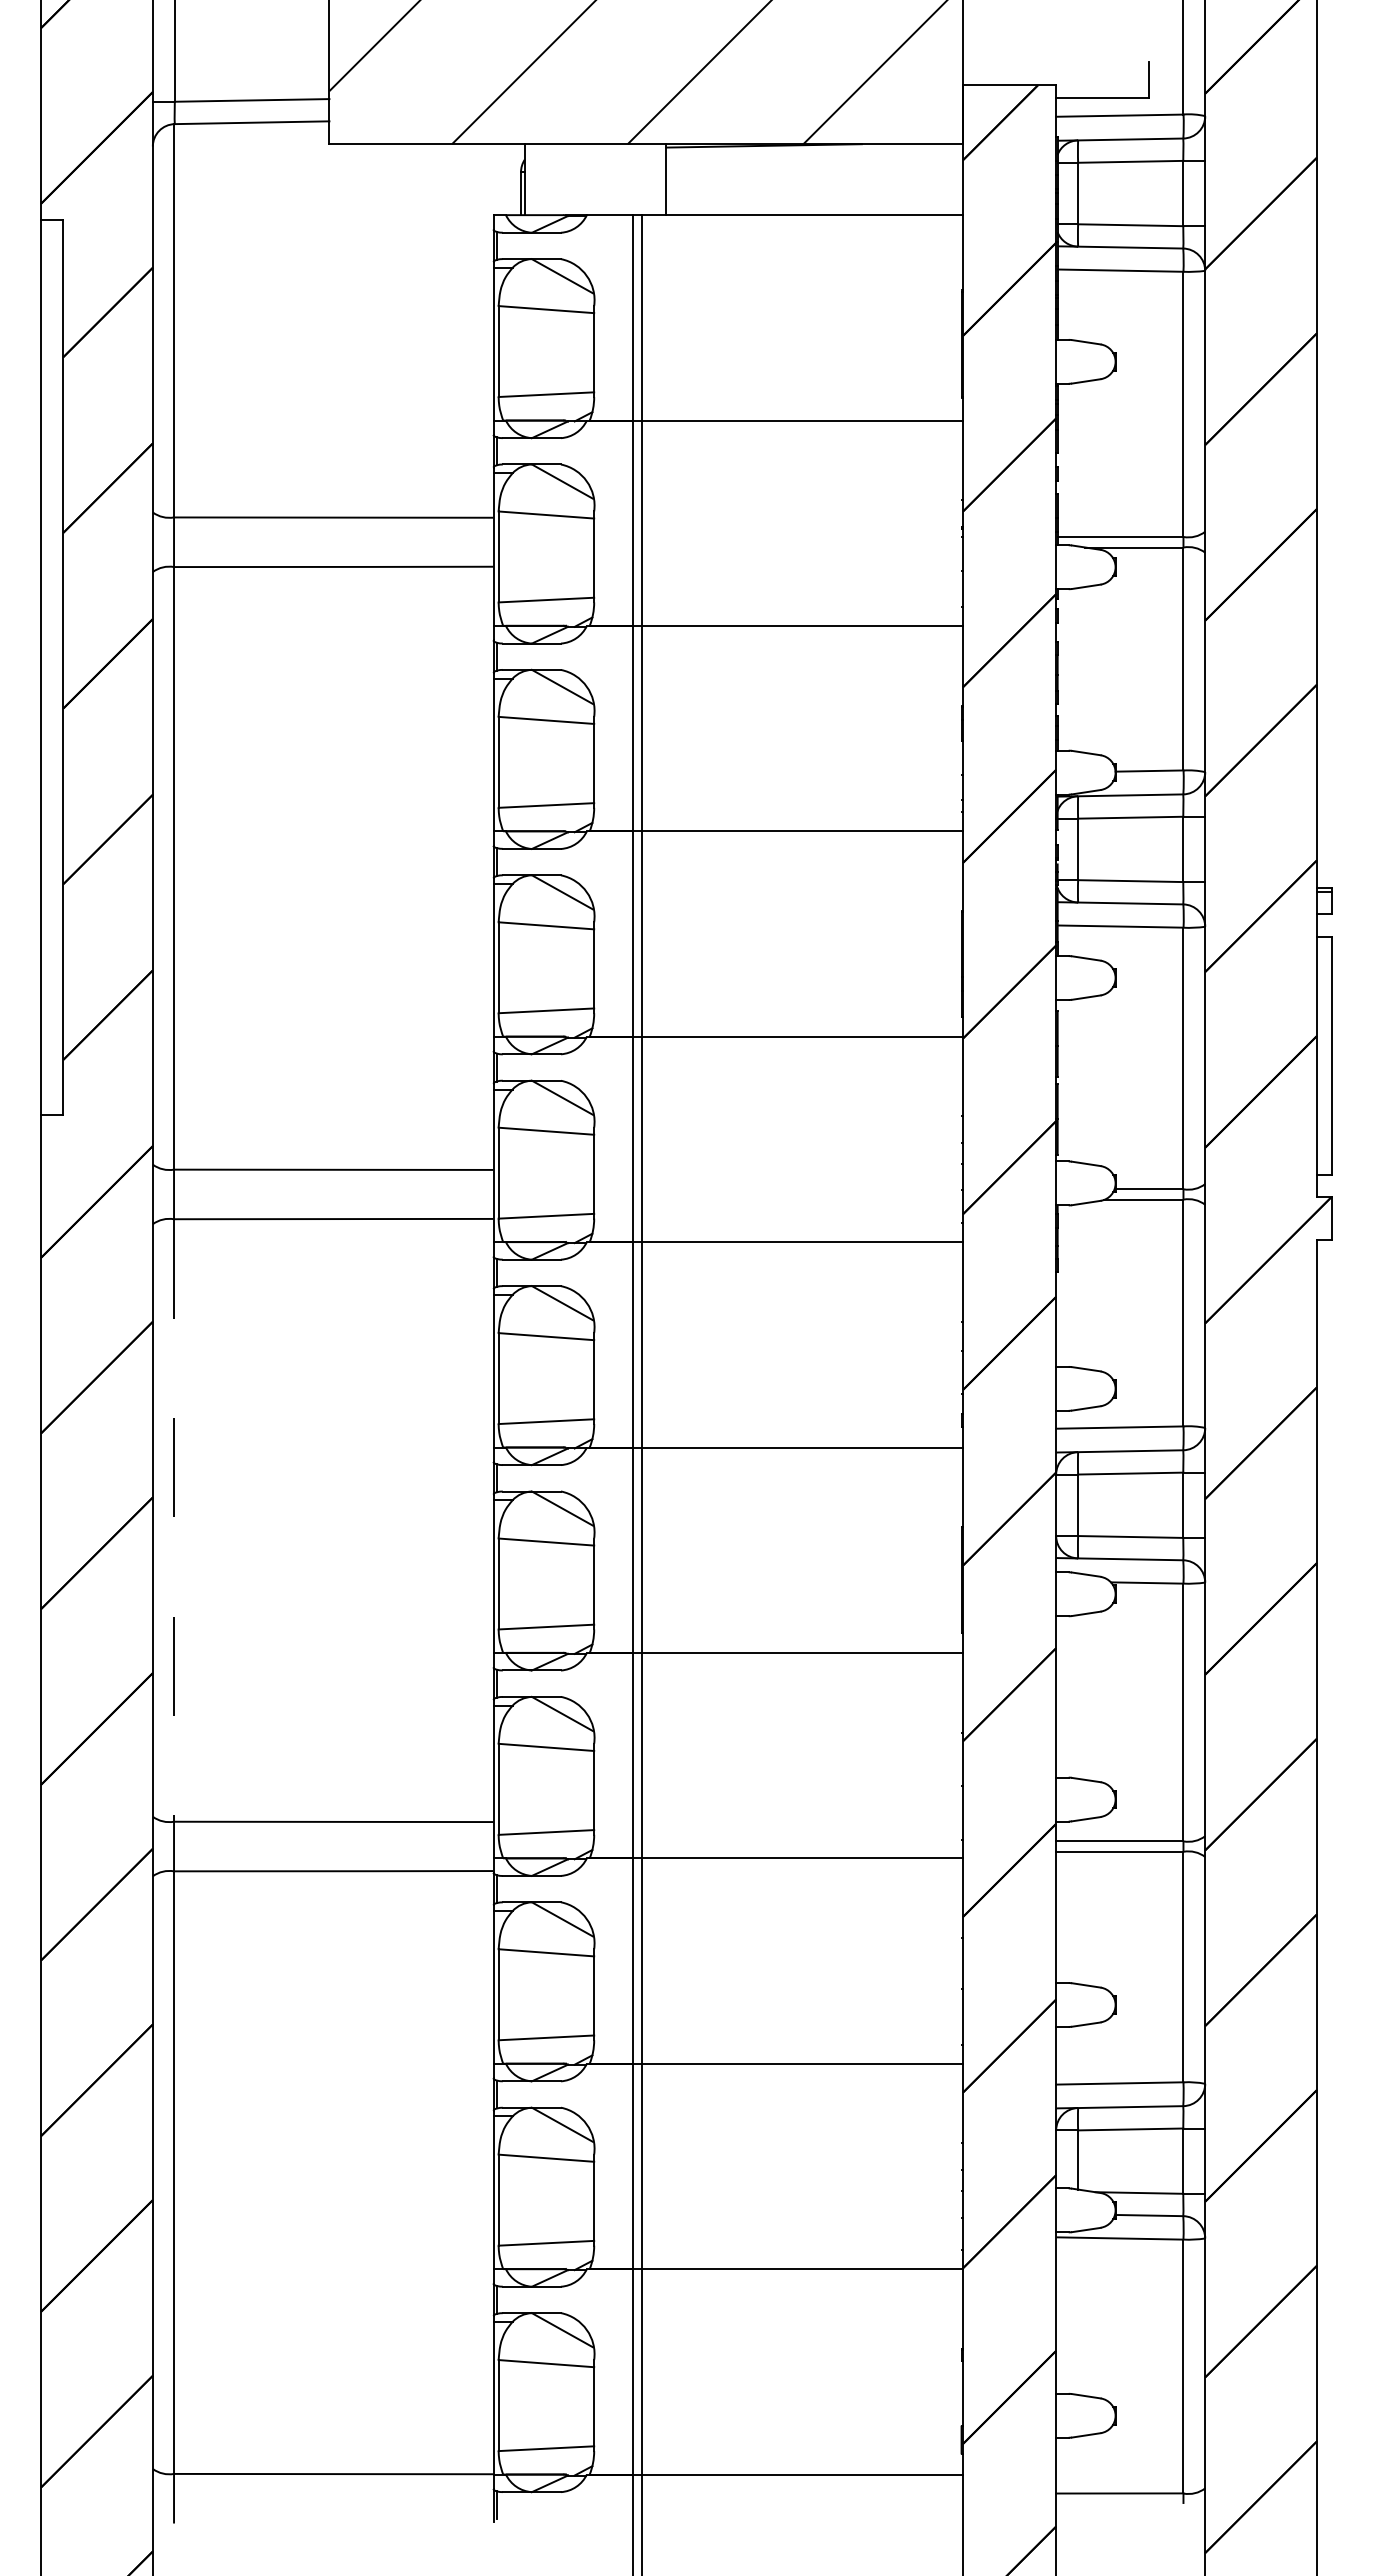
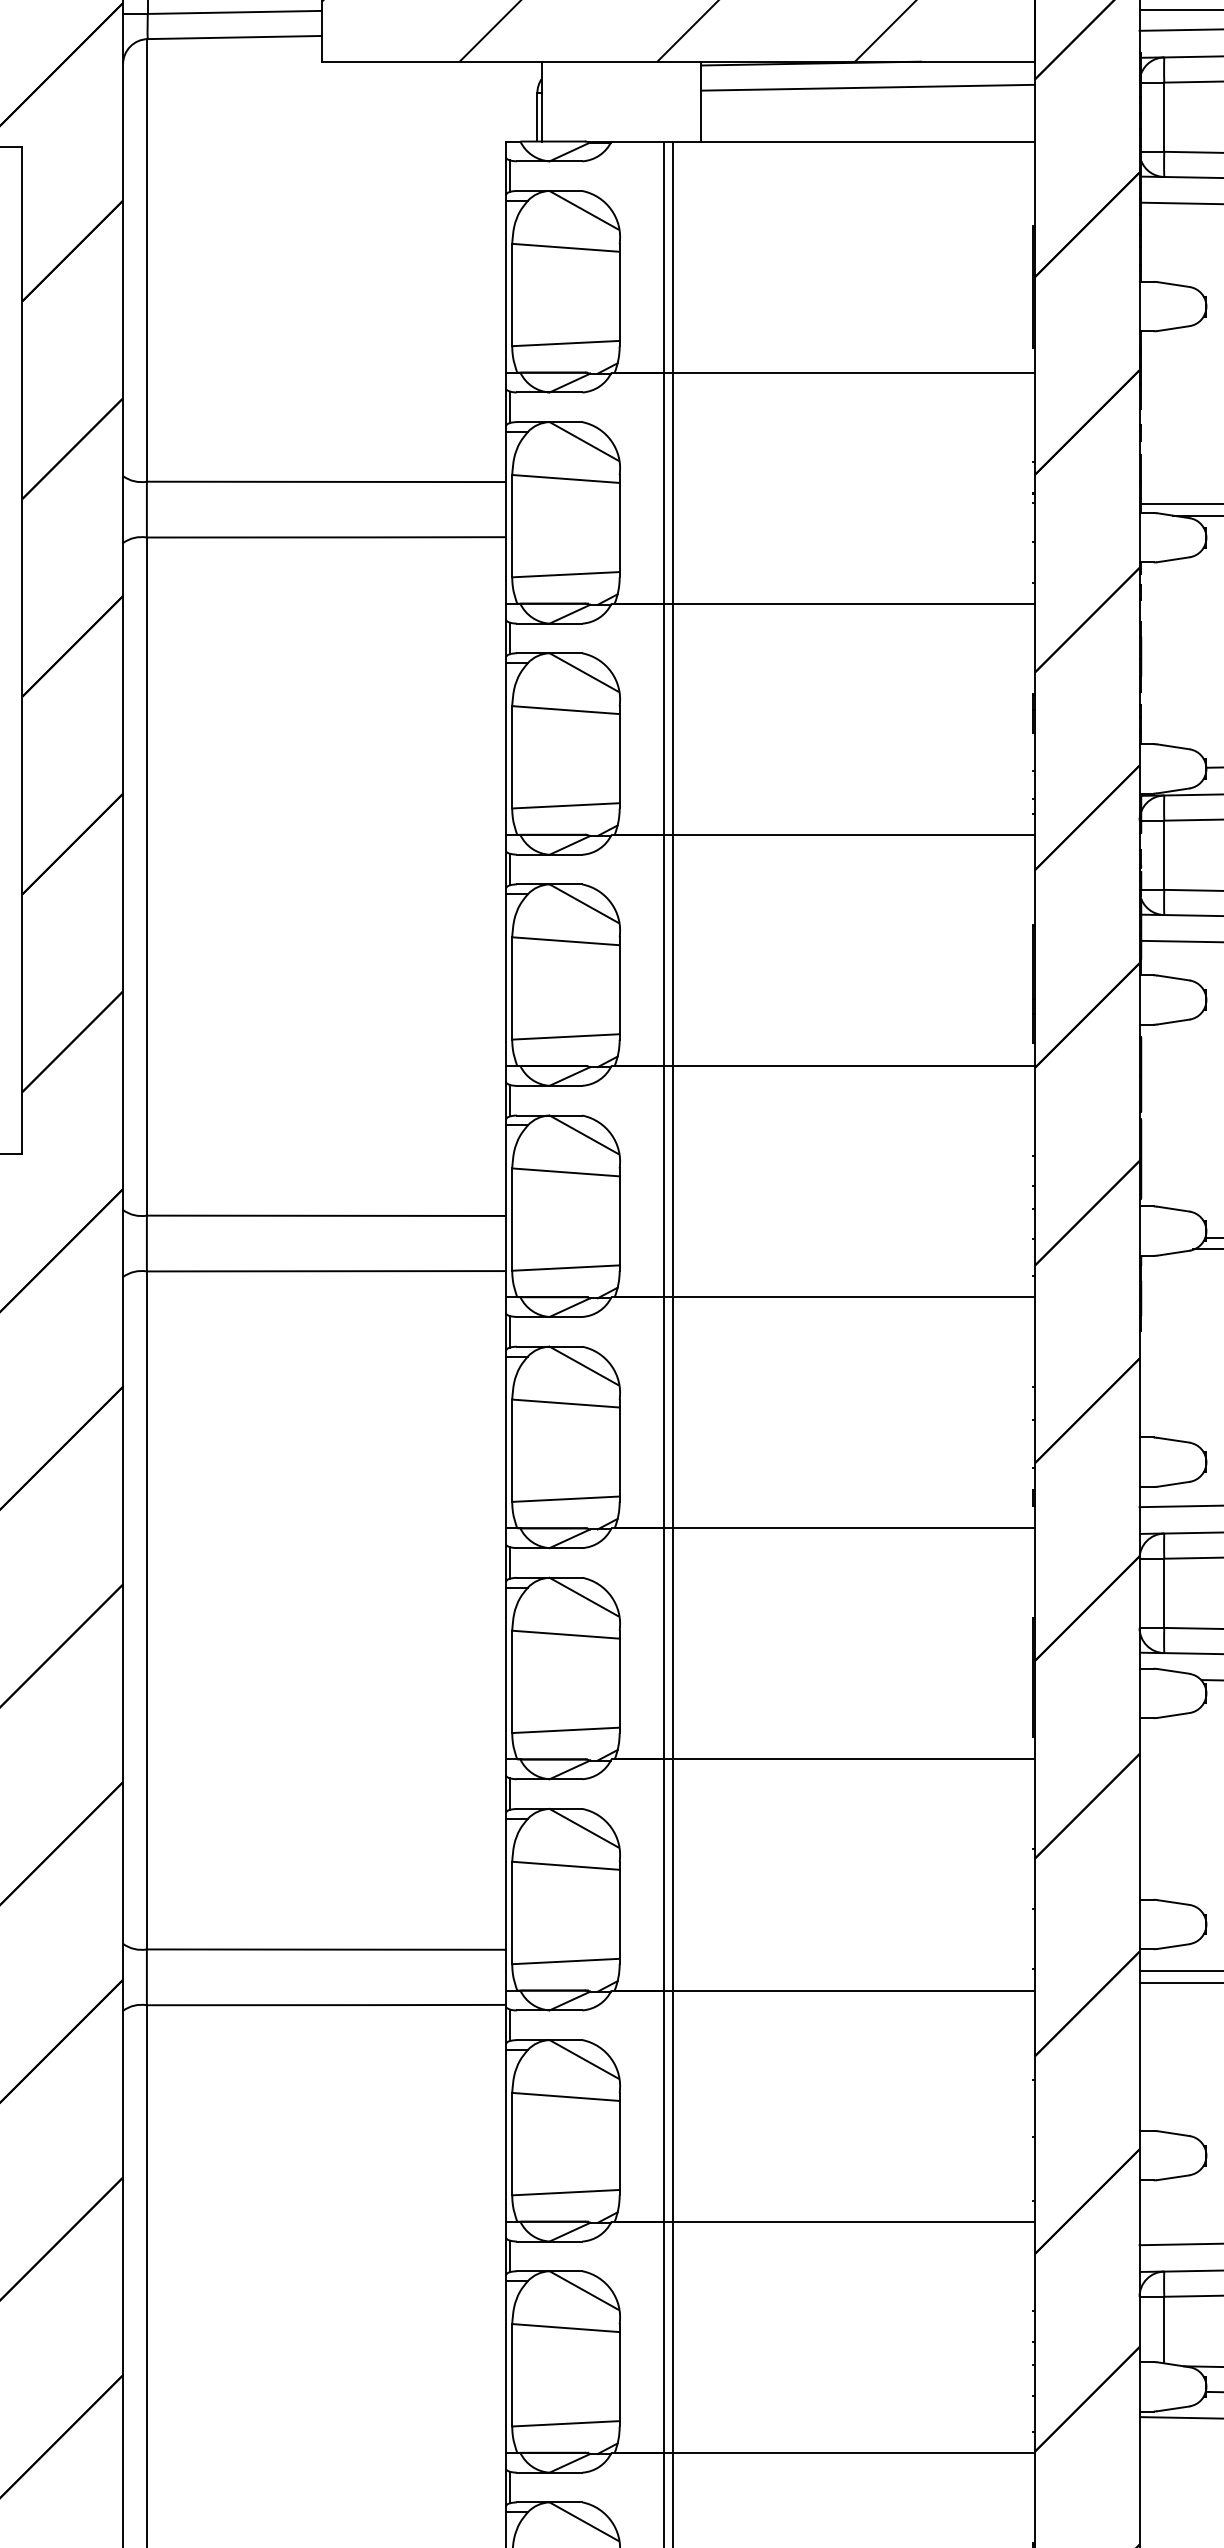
line: (814, 166) -> (867, 86), added
line: (174, 1520) -> (147, 1610), dashed -> solid

